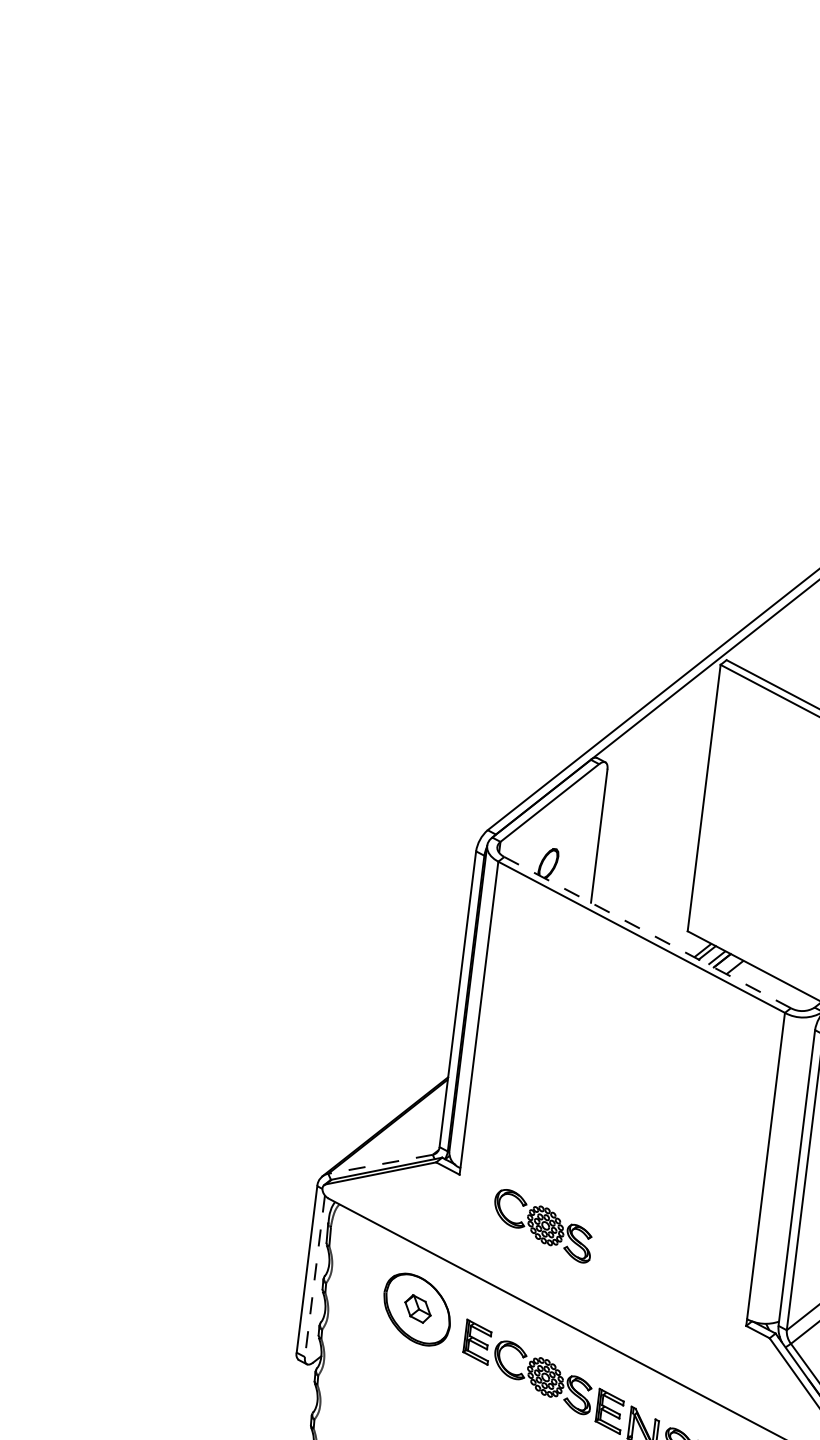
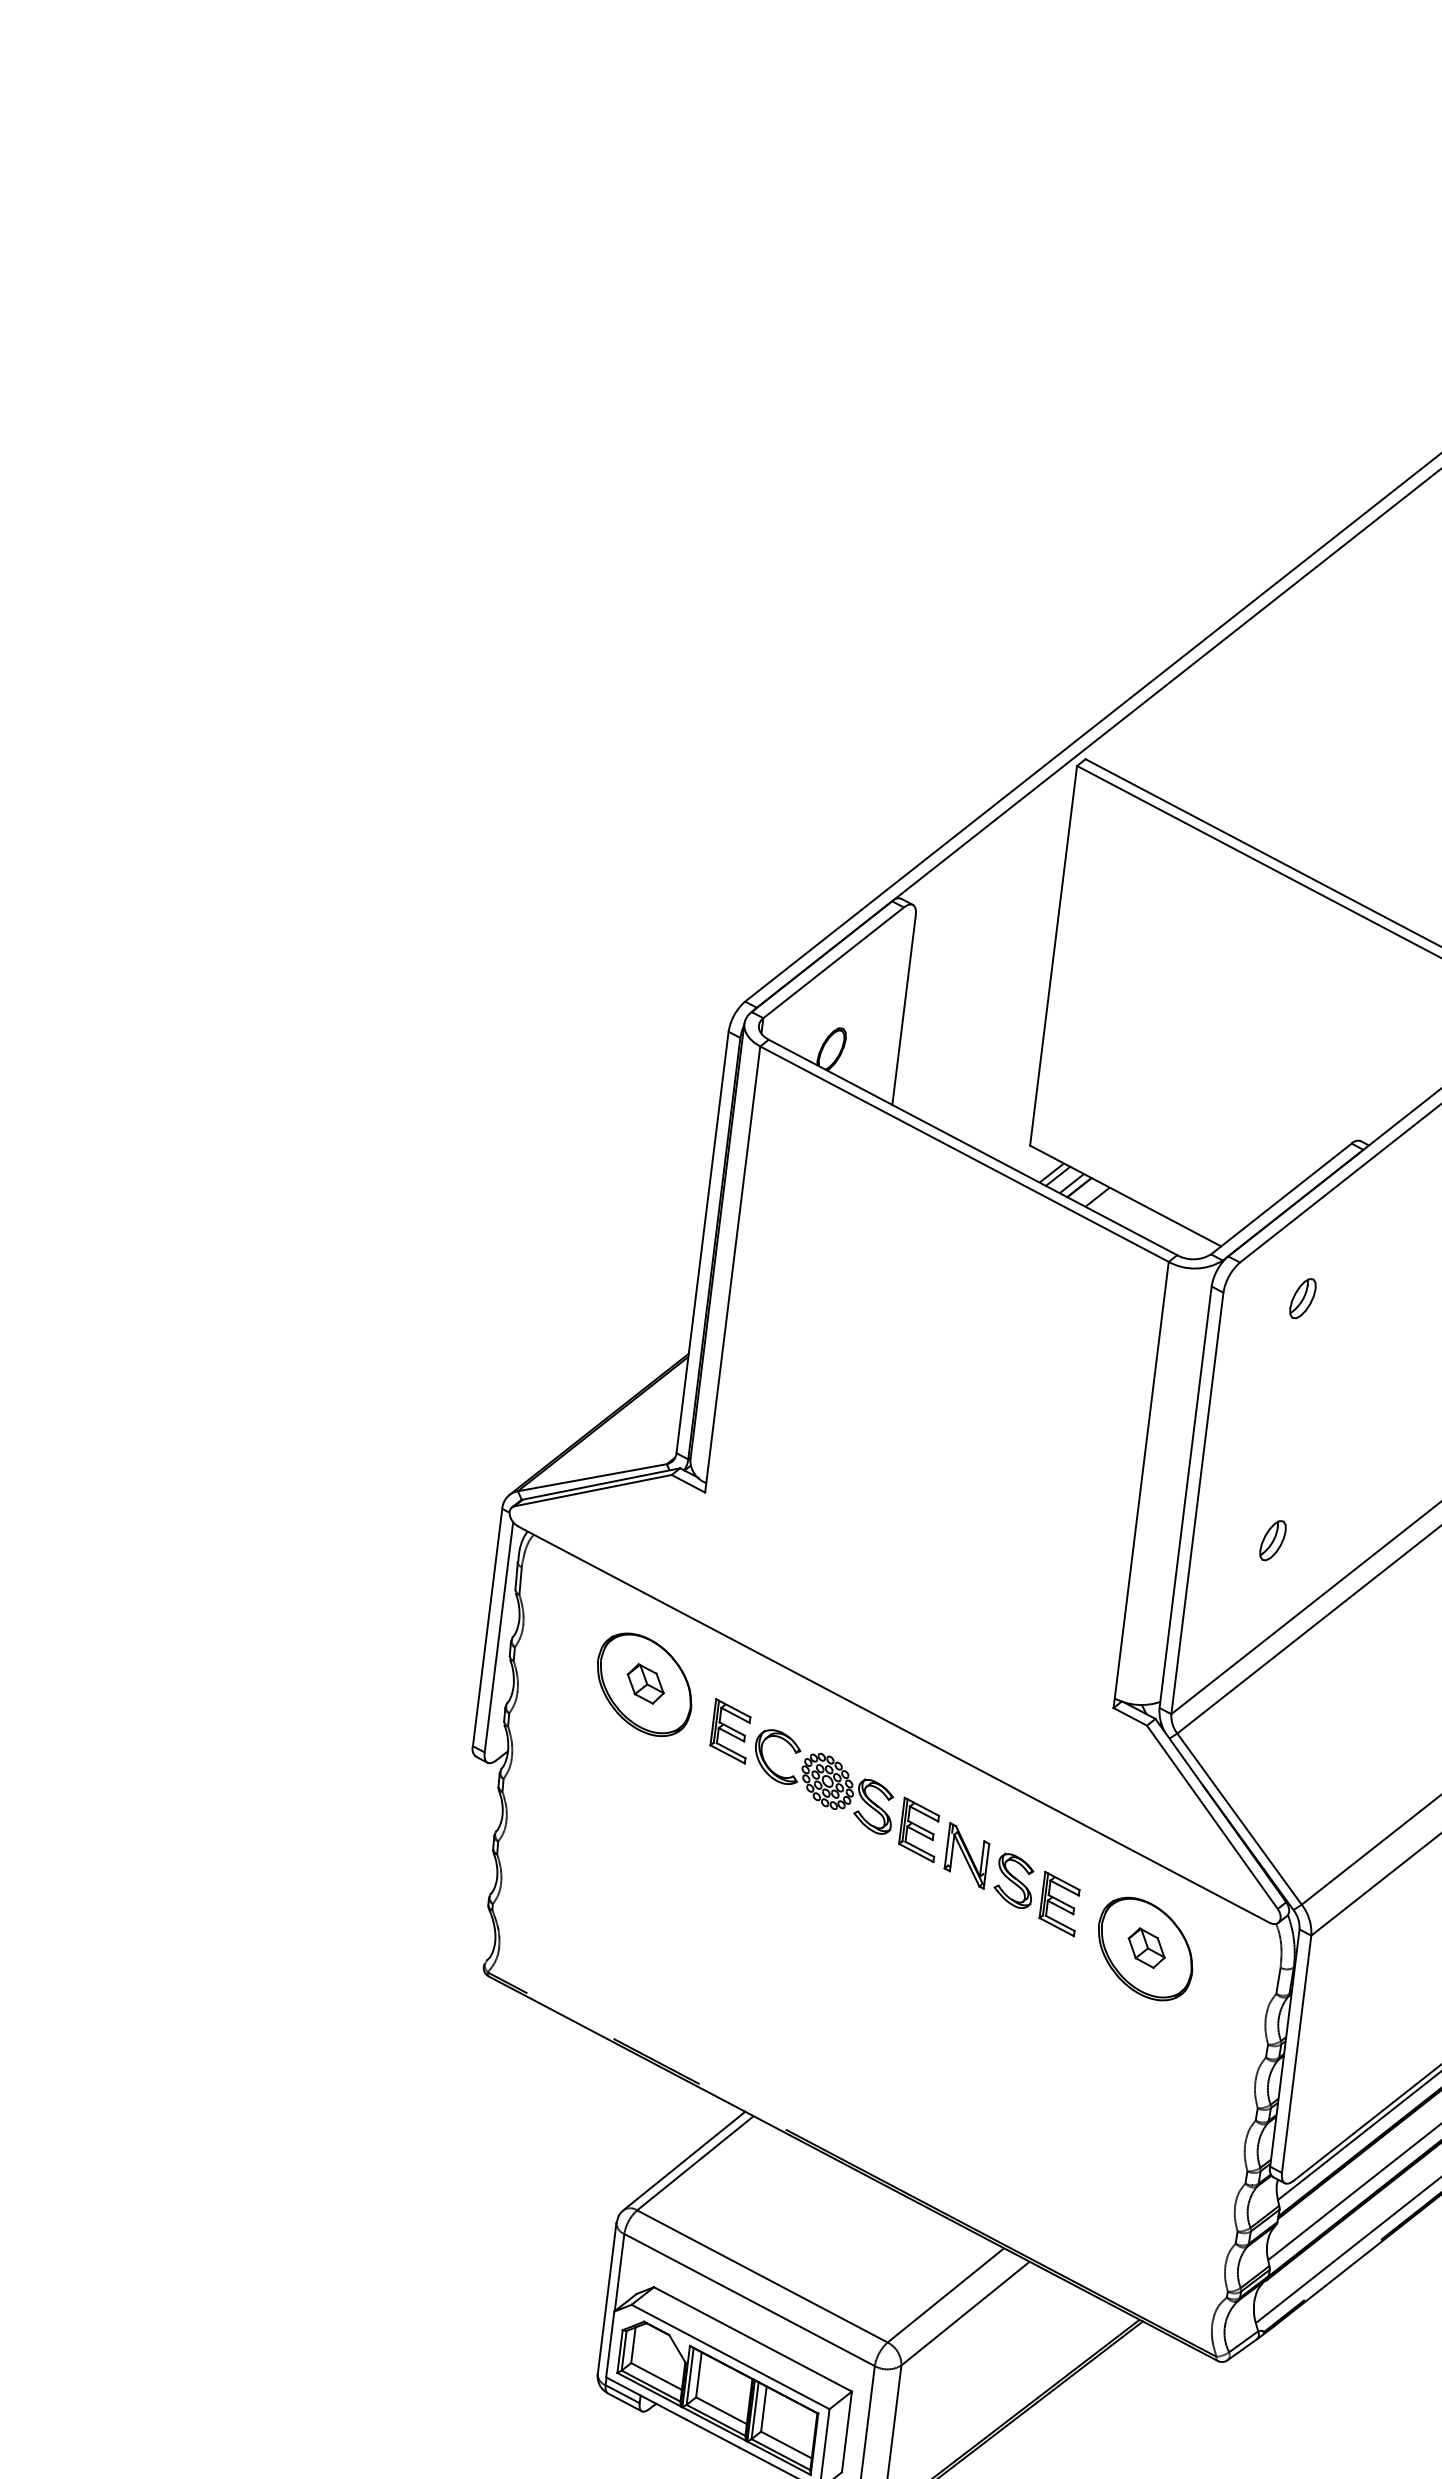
line: (647, 932) -> (973, 1147), dashed -> solid
line: (380, 1164) -> (592, 1477), dashed -> solid
part: (543, 1225) -> (824, 1565), removed
line: (314, 1276) -> (498, 1637), dashed -> solid

